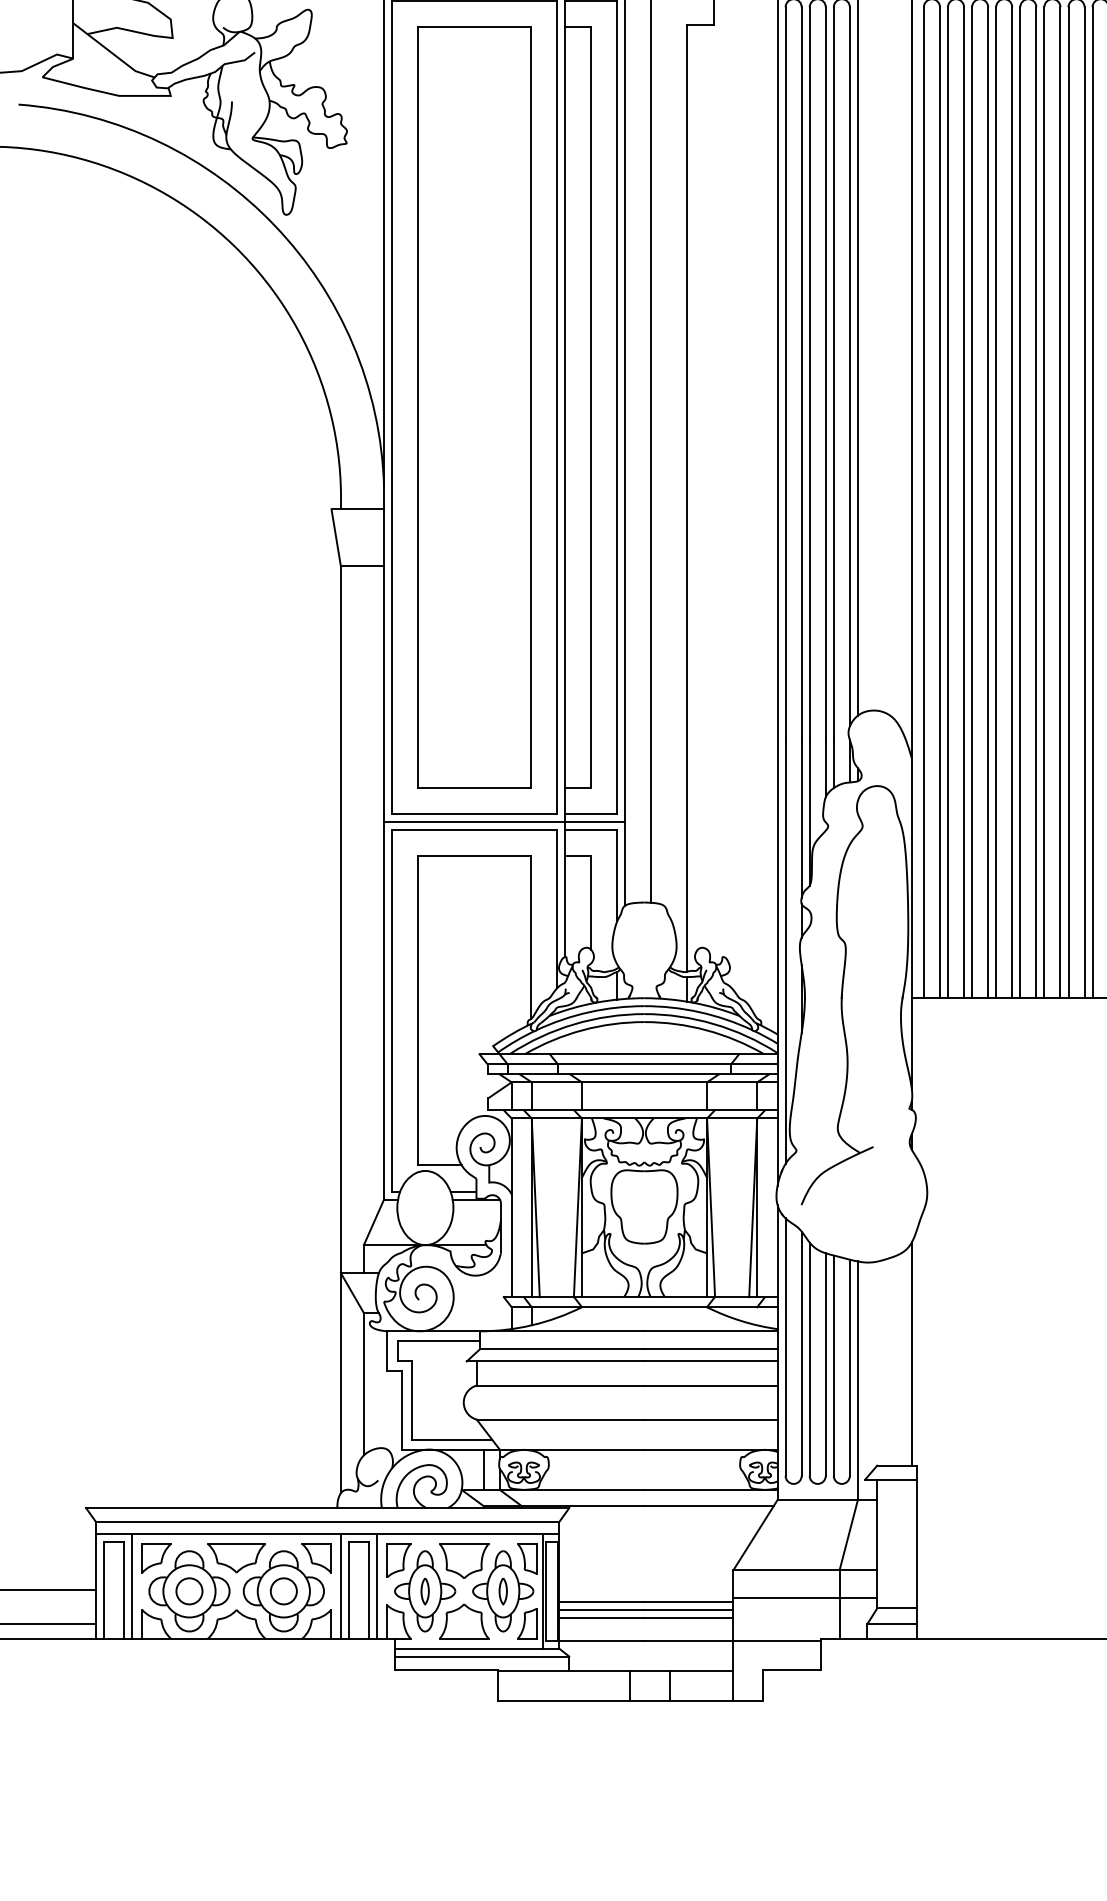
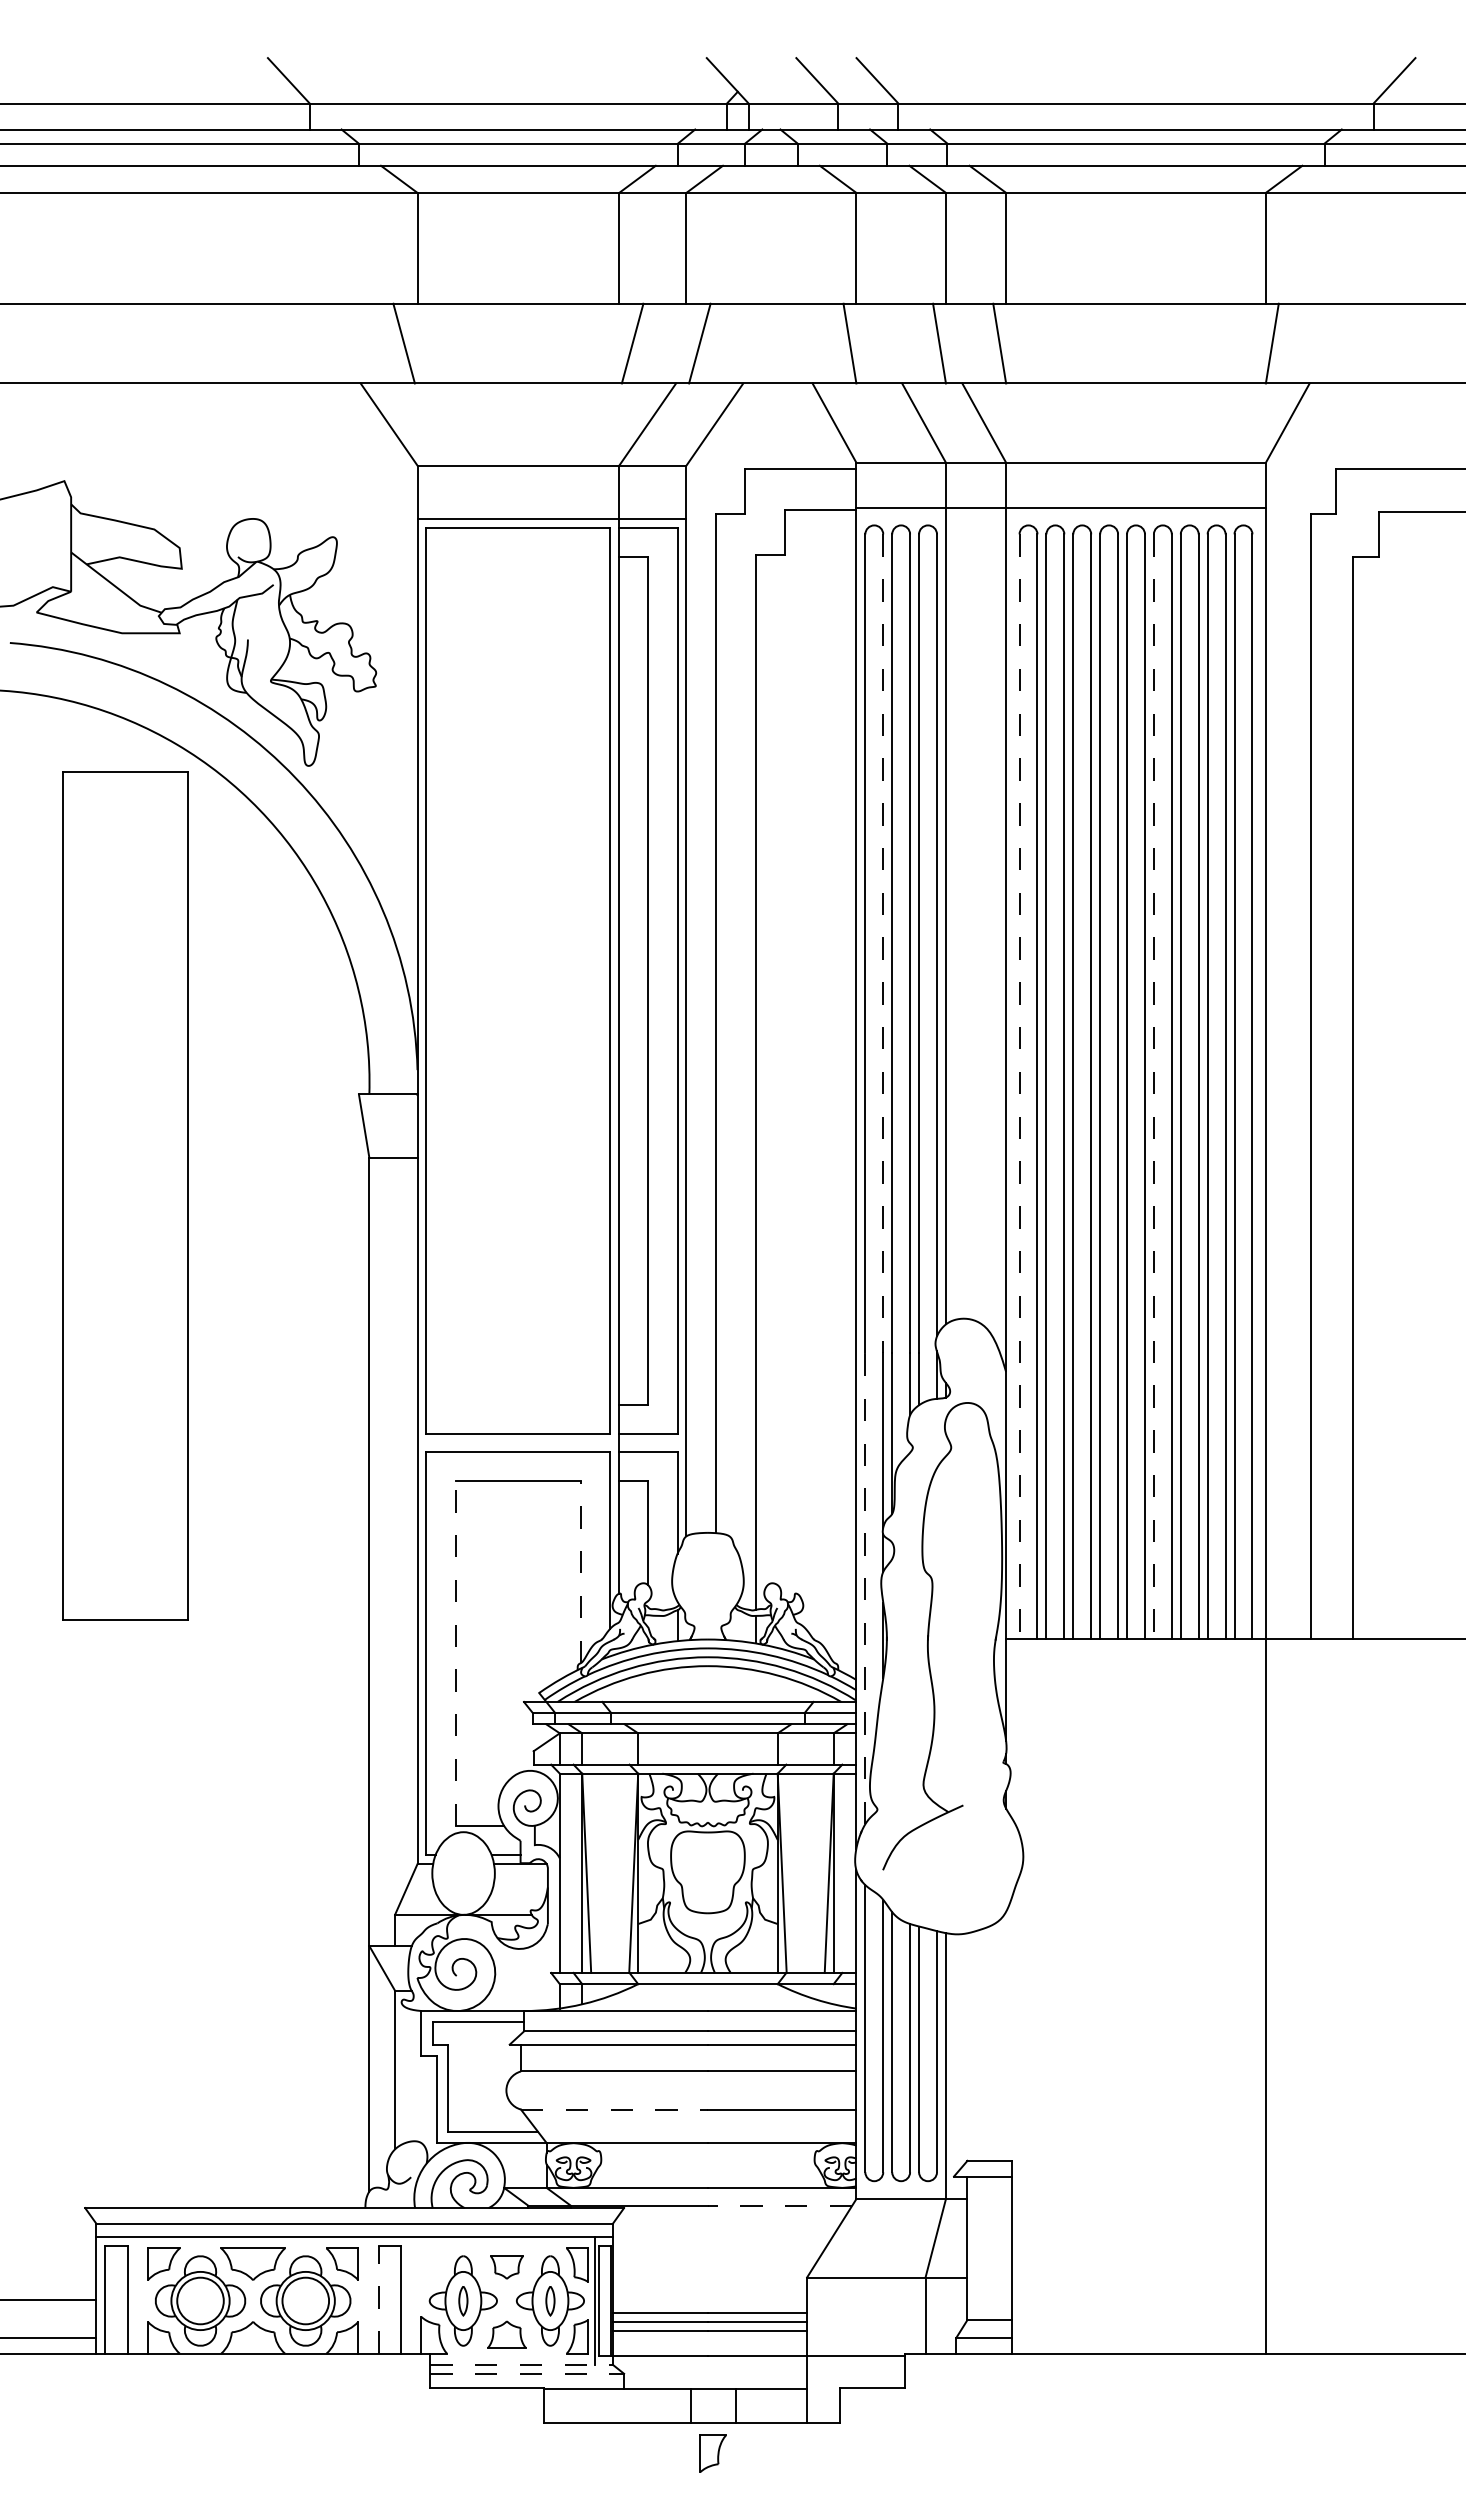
line: (801, 374) -> (883, 944), solid -> dashed
part: (474, 407) -> (125, 1195), moved
line: (923, 503) -> (1019, 1087), solid -> dashed
line: (1044, 503) -> (1153, 1087), solid -> dashed
line: (504, 822) -> (551, 1443), removed
line: (531, 938) -> (581, 1572), solid -> dashed
line: (785, 952) -> (865, 1588), solid -> dashed
line: (418, 1010) -> (455, 1653), solid -> dashed
line: (912, 1353) -> (1006, 2035), removed
line: (560, 1419) -> (614, 2109), solid -> dashed
line: (483, 1469) -> (528, 2165), removed
line: (708, 1505) -> (779, 2205), solid -> dashed
part: (398, 1560) -> (712, 2453), moved
part: (463, 1561) -> (506, 2267), size x0.6
line: (132, 1586) -> (136, 2295), removed
line: (341, 1586) -> (369, 2295), removed
line: (376, 1586) -> (409, 2295), removed
circle: (189, 1590) -> (200, 2300), size x1.6
circle: (283, 1590) -> (305, 2300), size x1.6
line: (349, 1590) -> (378, 2299), solid -> dashed
line: (805, 1598) -> (887, 2308), removed
part: (463, 1621) -> (506, 2334), size x0.7
line: (478, 1648) -> (522, 2364), solid -> dashed
line: (482, 1656) -> (527, 2373), solid -> dashed

